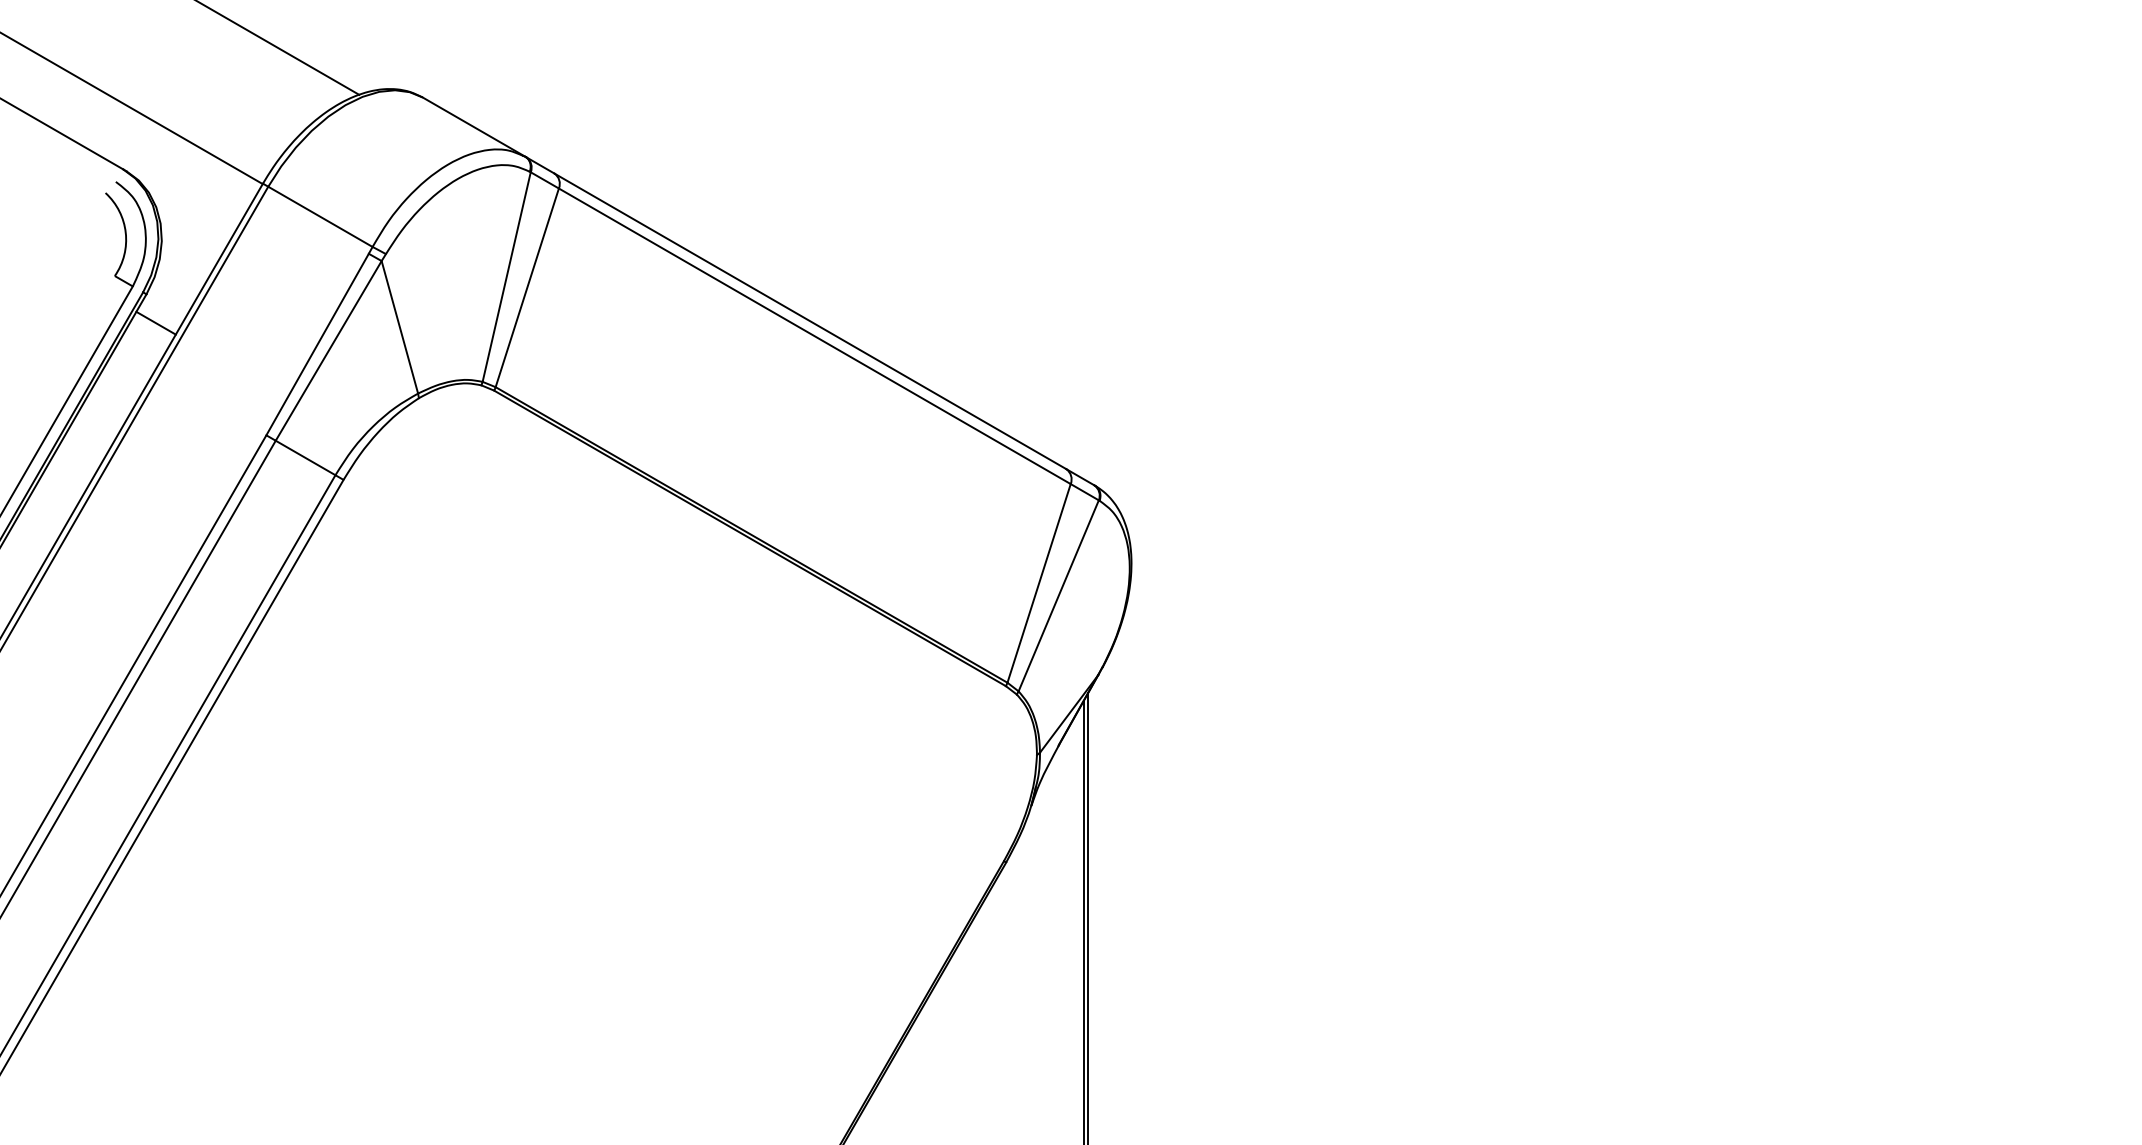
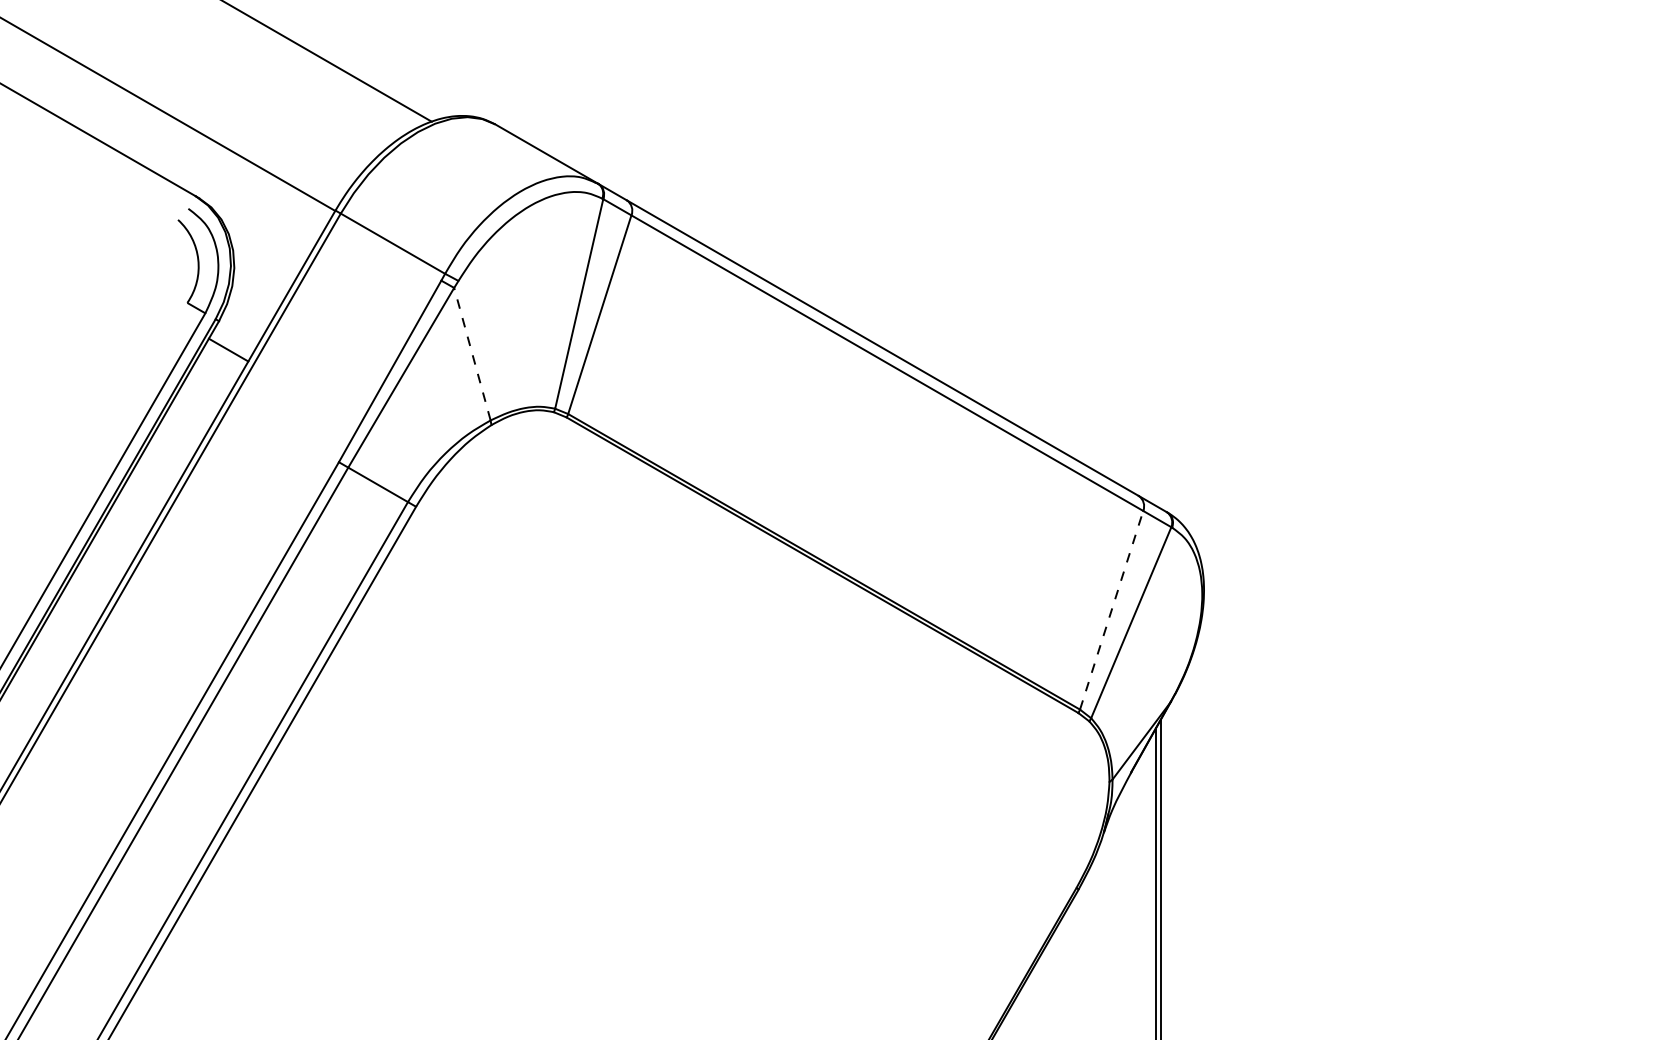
line: (399, 327) -> (472, 354), solid -> dashed
line: (1039, 582) -> (1112, 609), solid -> dashed

